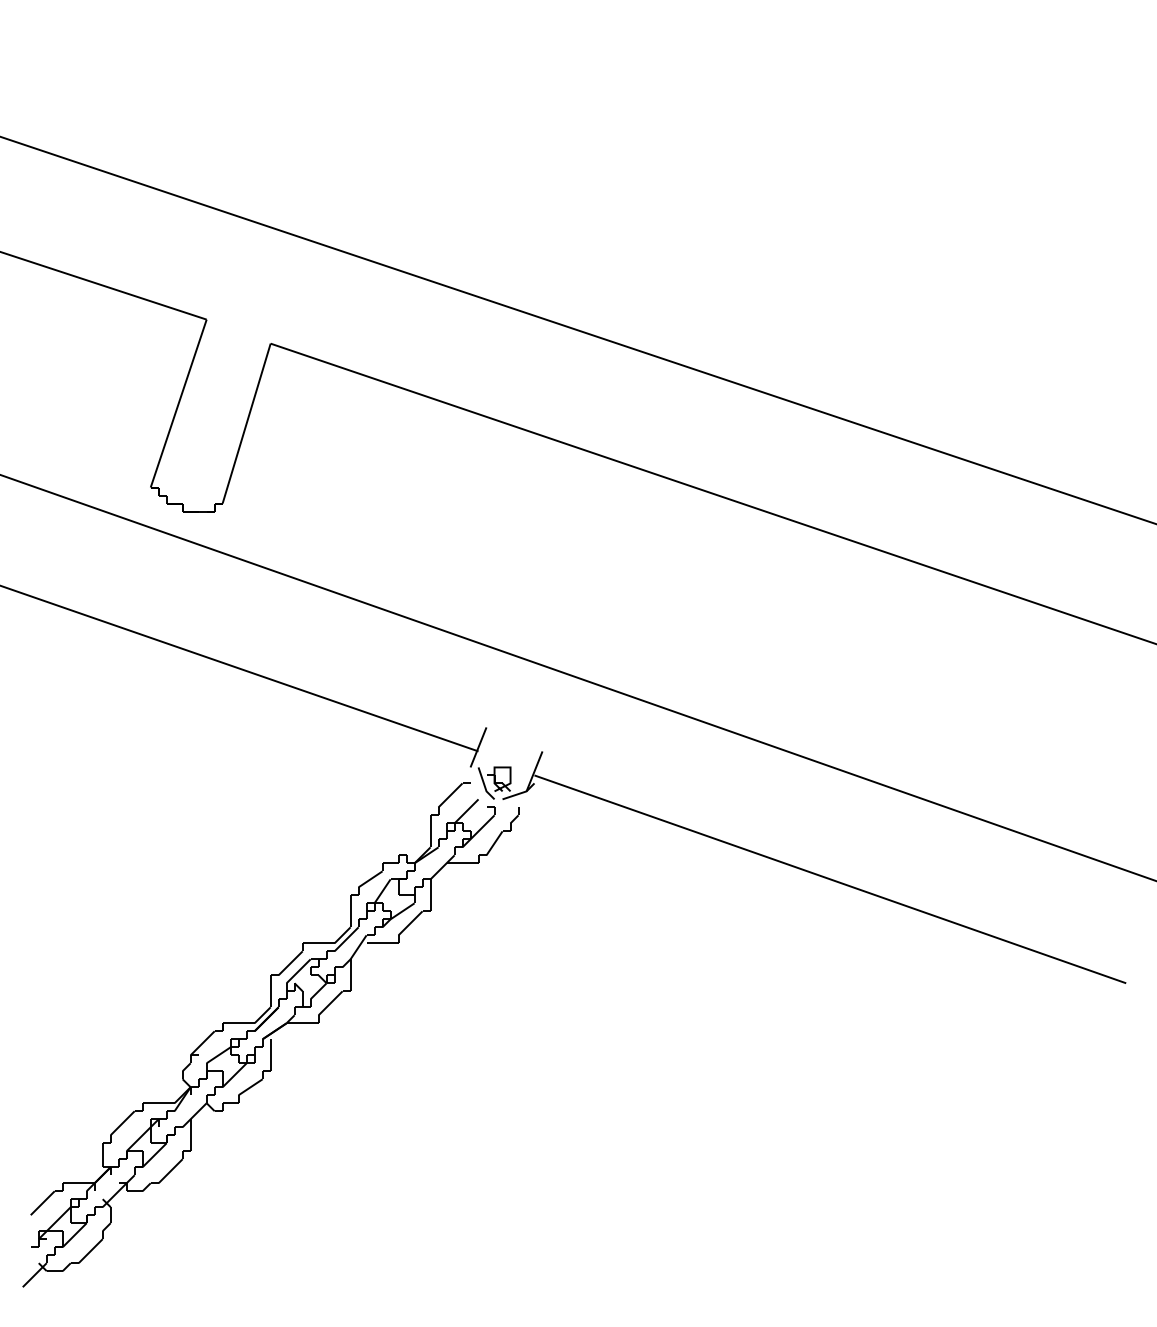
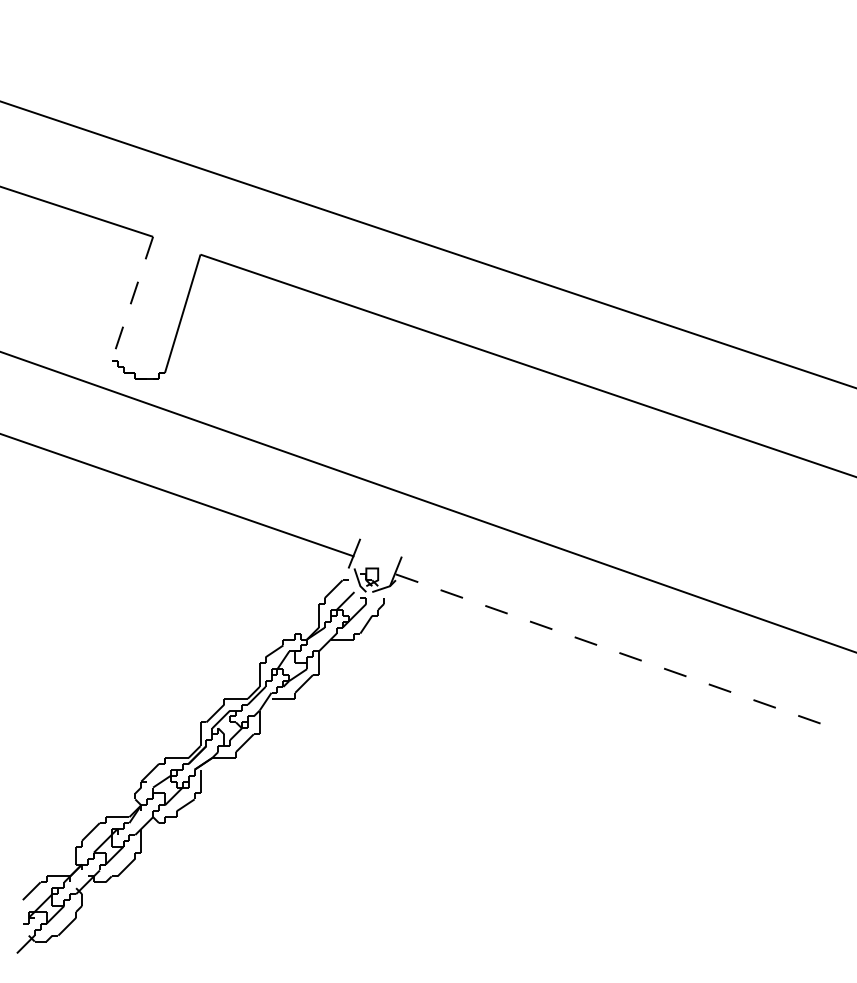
line: (178, 404) -> (132, 299), solid -> dashed
line: (830, 879) -> (615, 651), solid -> dashed

